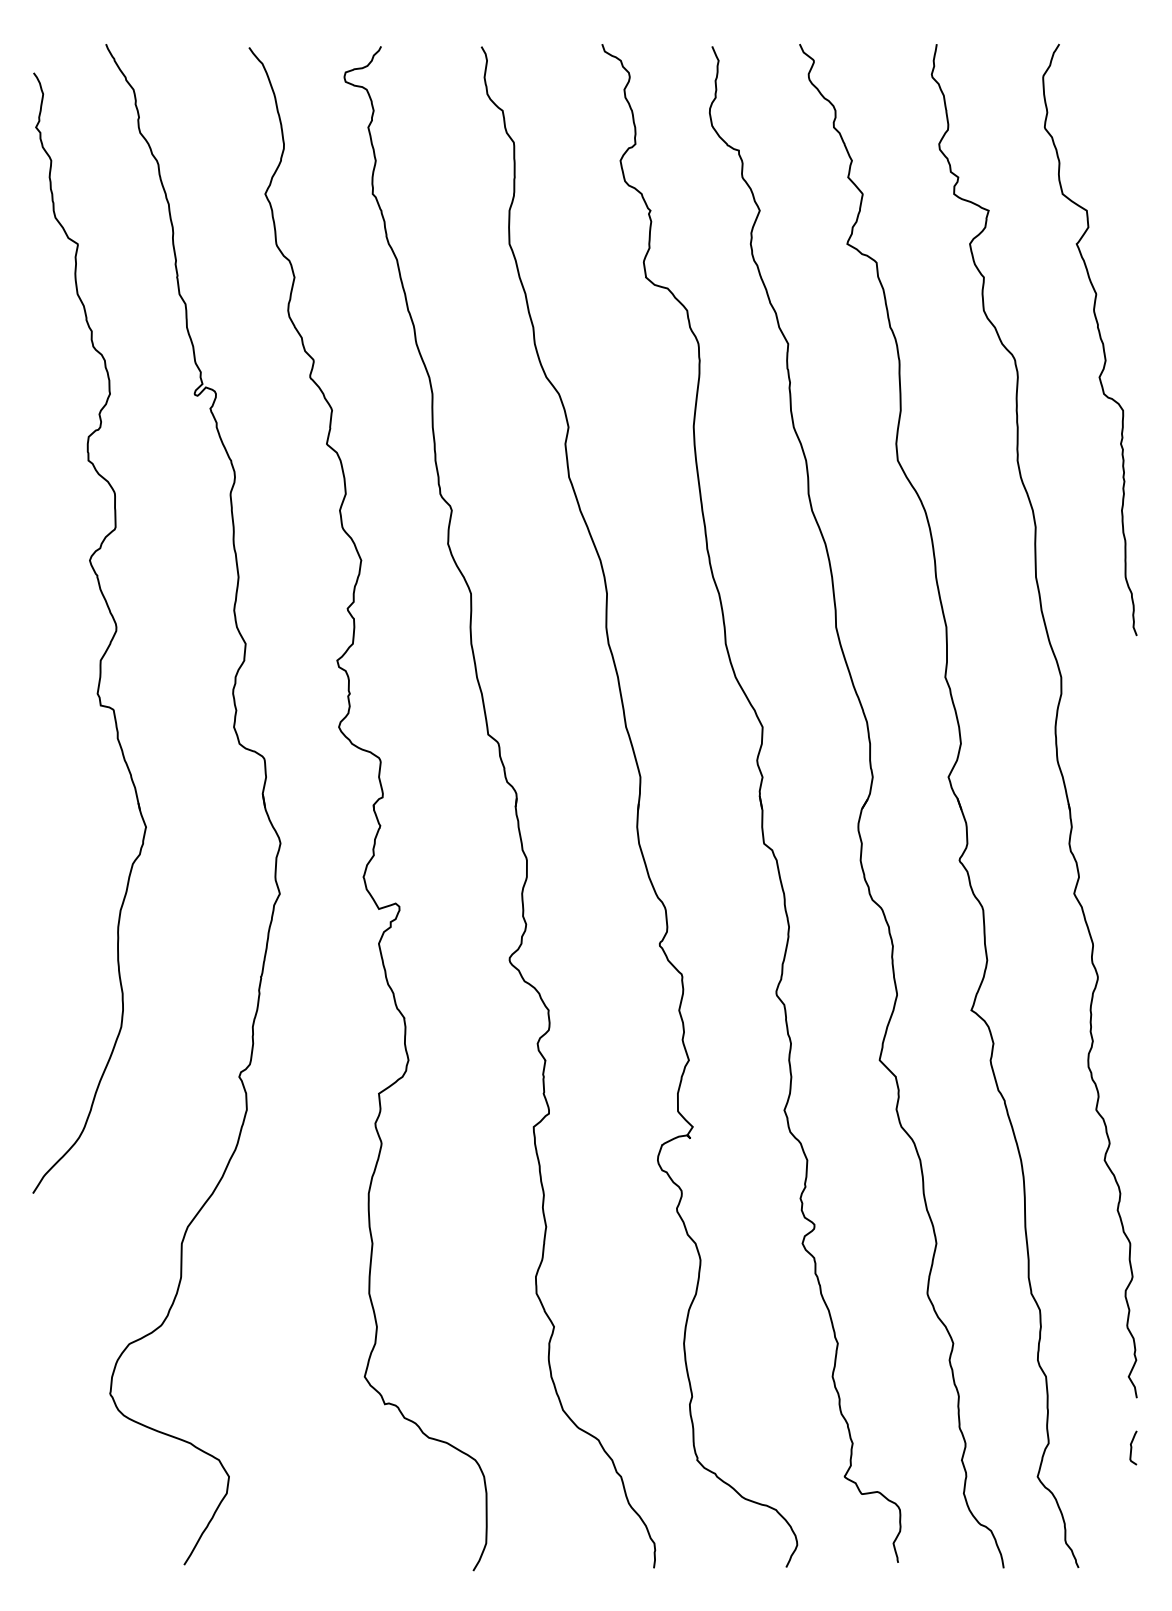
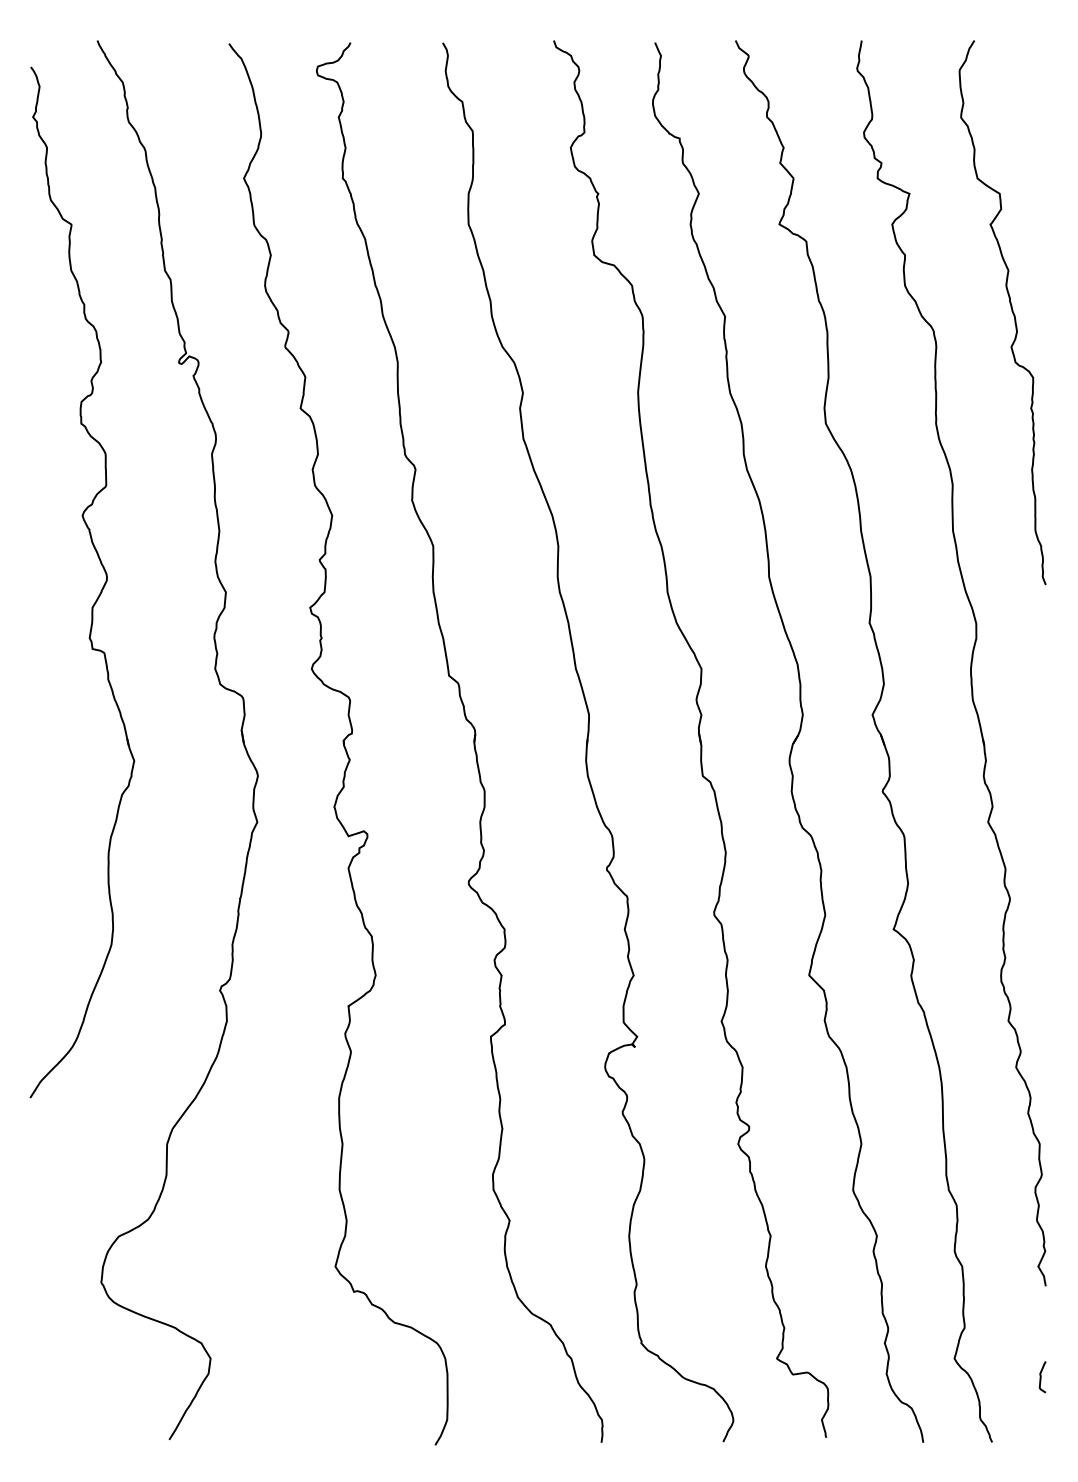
curve: (1132, 1447) -> (1041, 1376), moved

